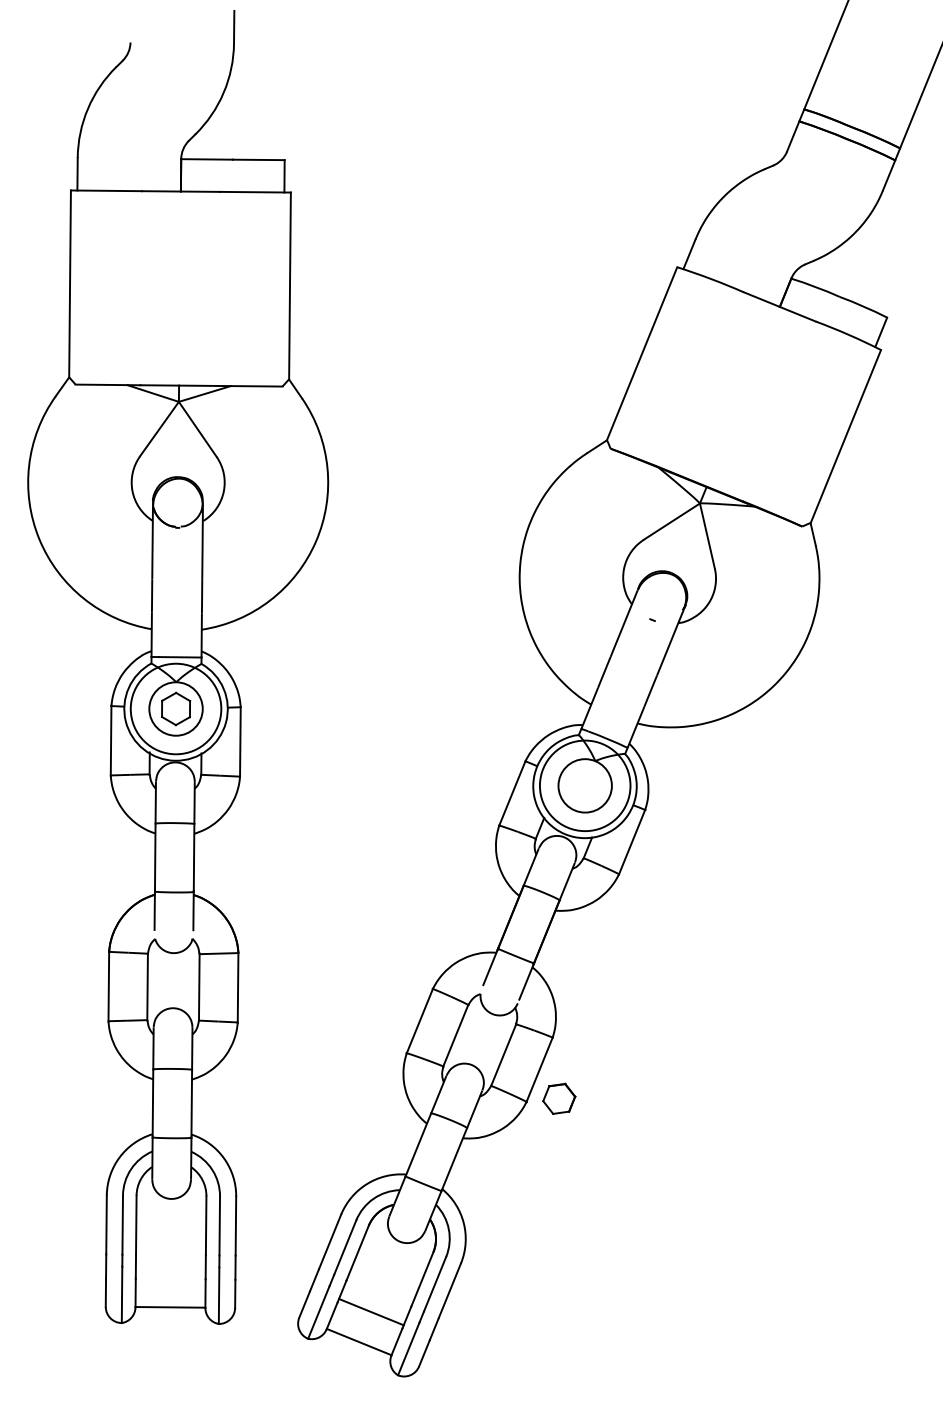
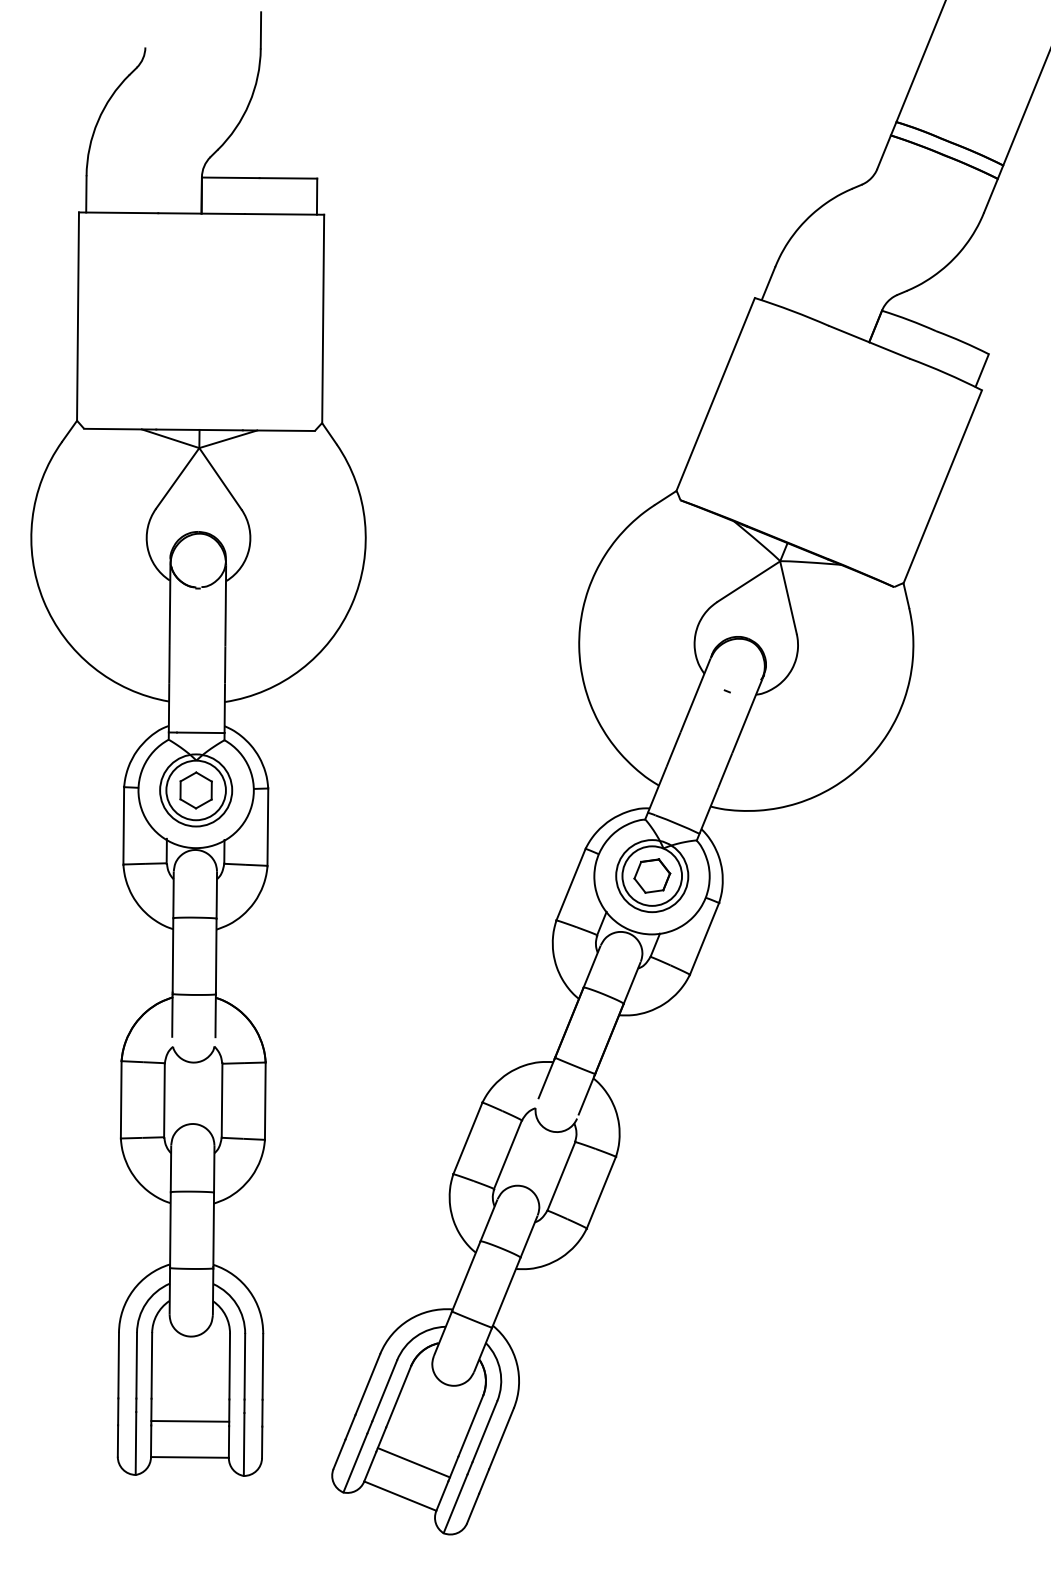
circle: (176, 709) -> (196, 790), size x0.71
circle: (585, 786) -> (652, 876), size x0.71
part: (559, 1098) -> (652, 875), moved
line: (170, 1275) -> (190, 1421), added

